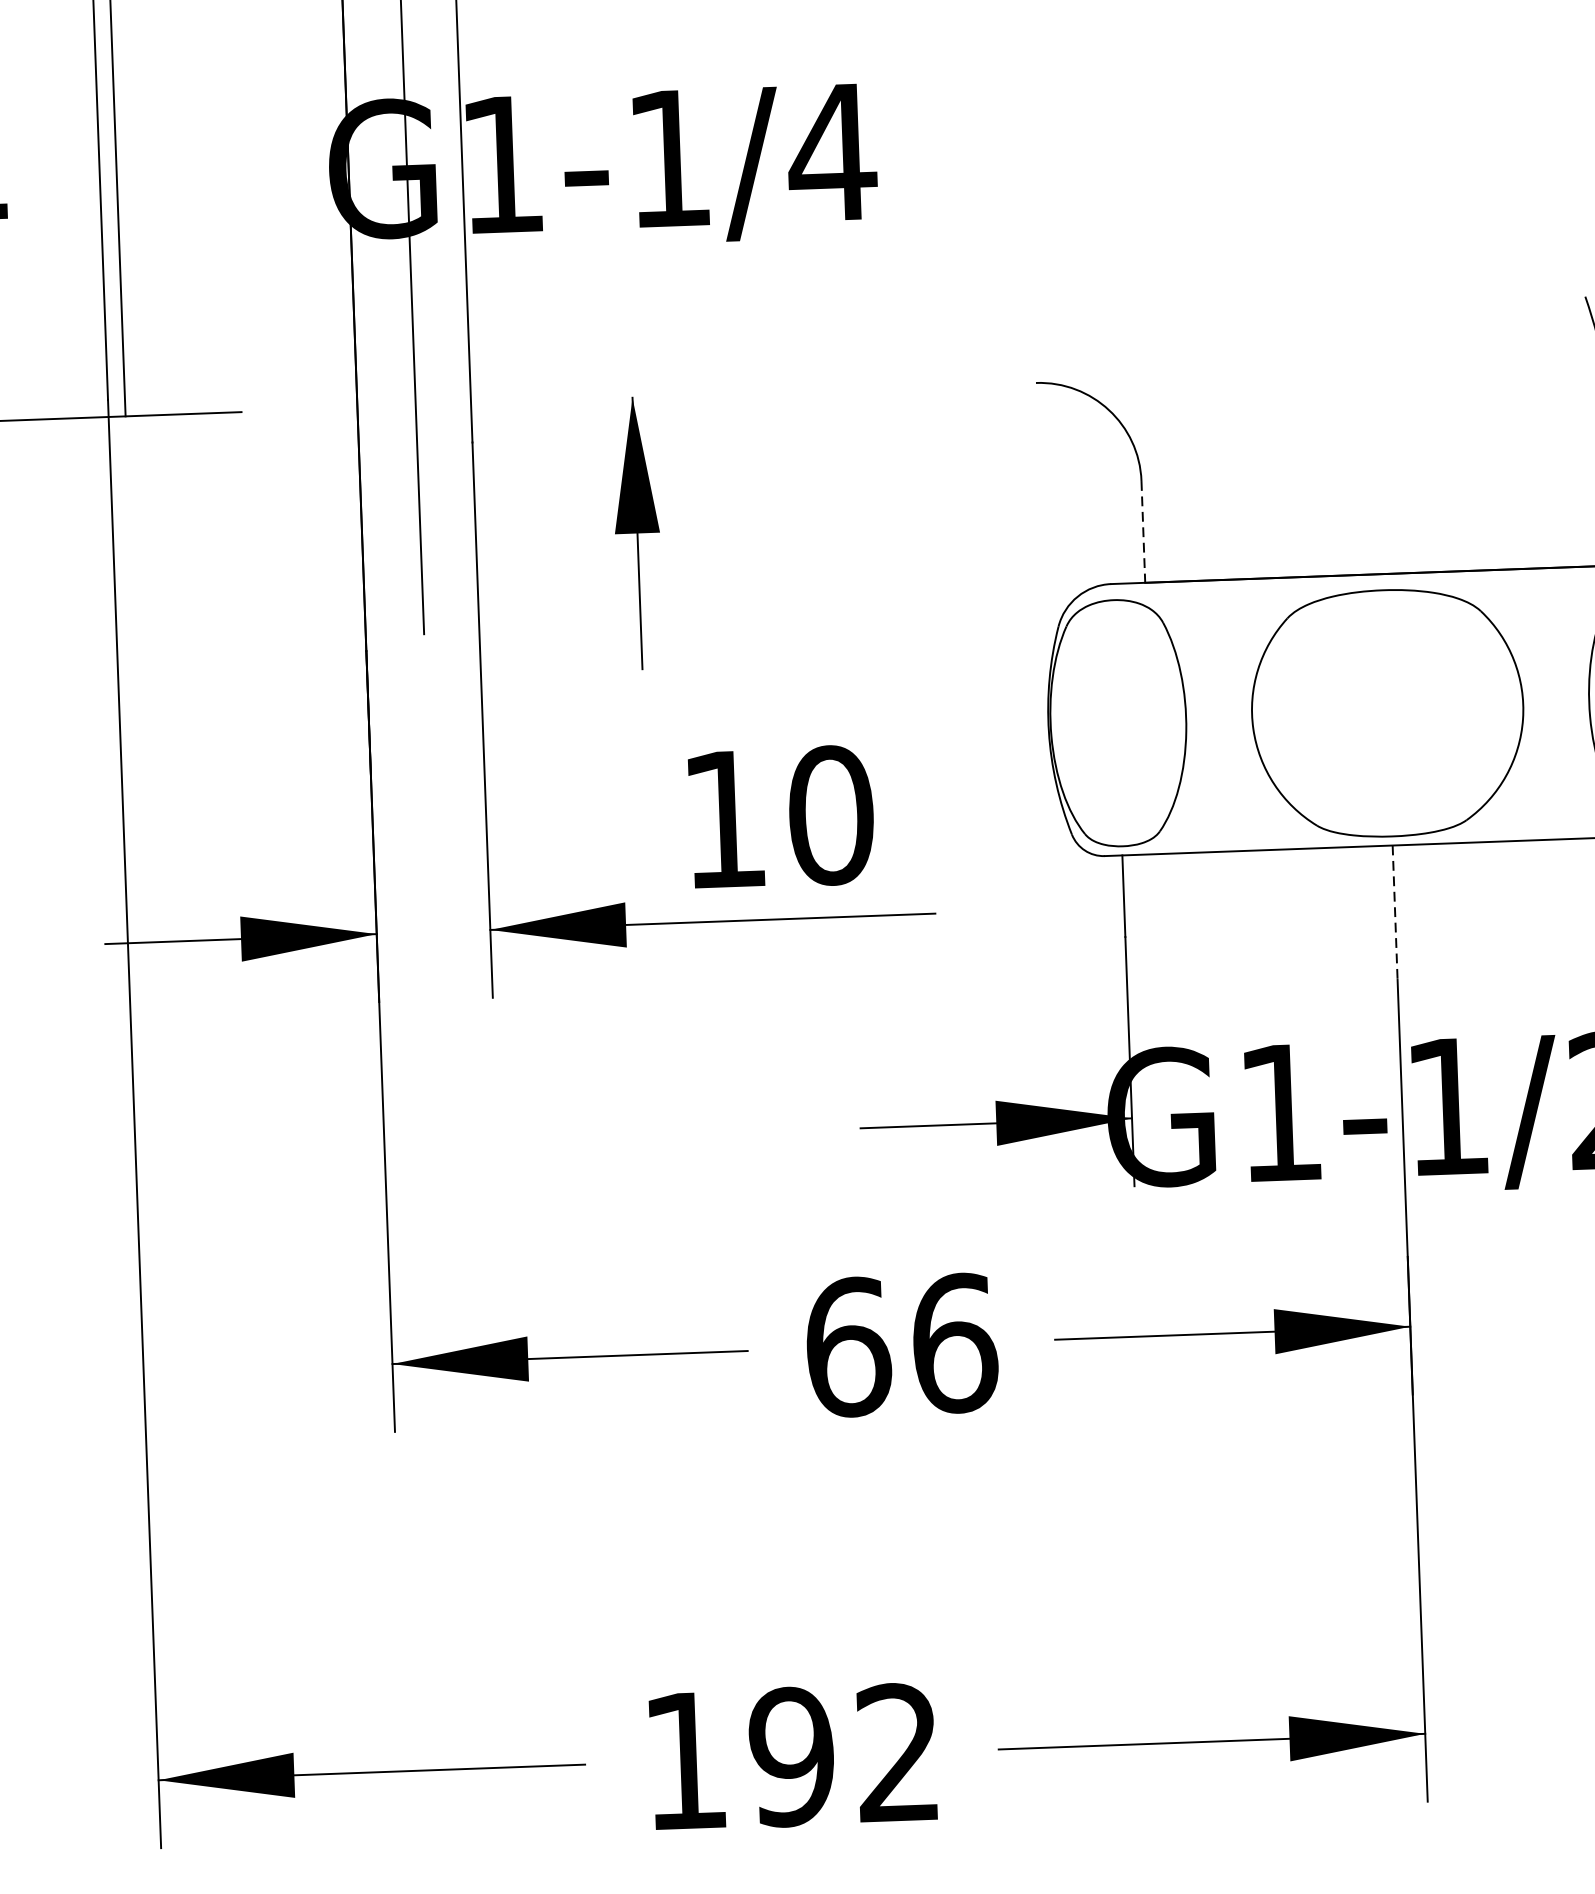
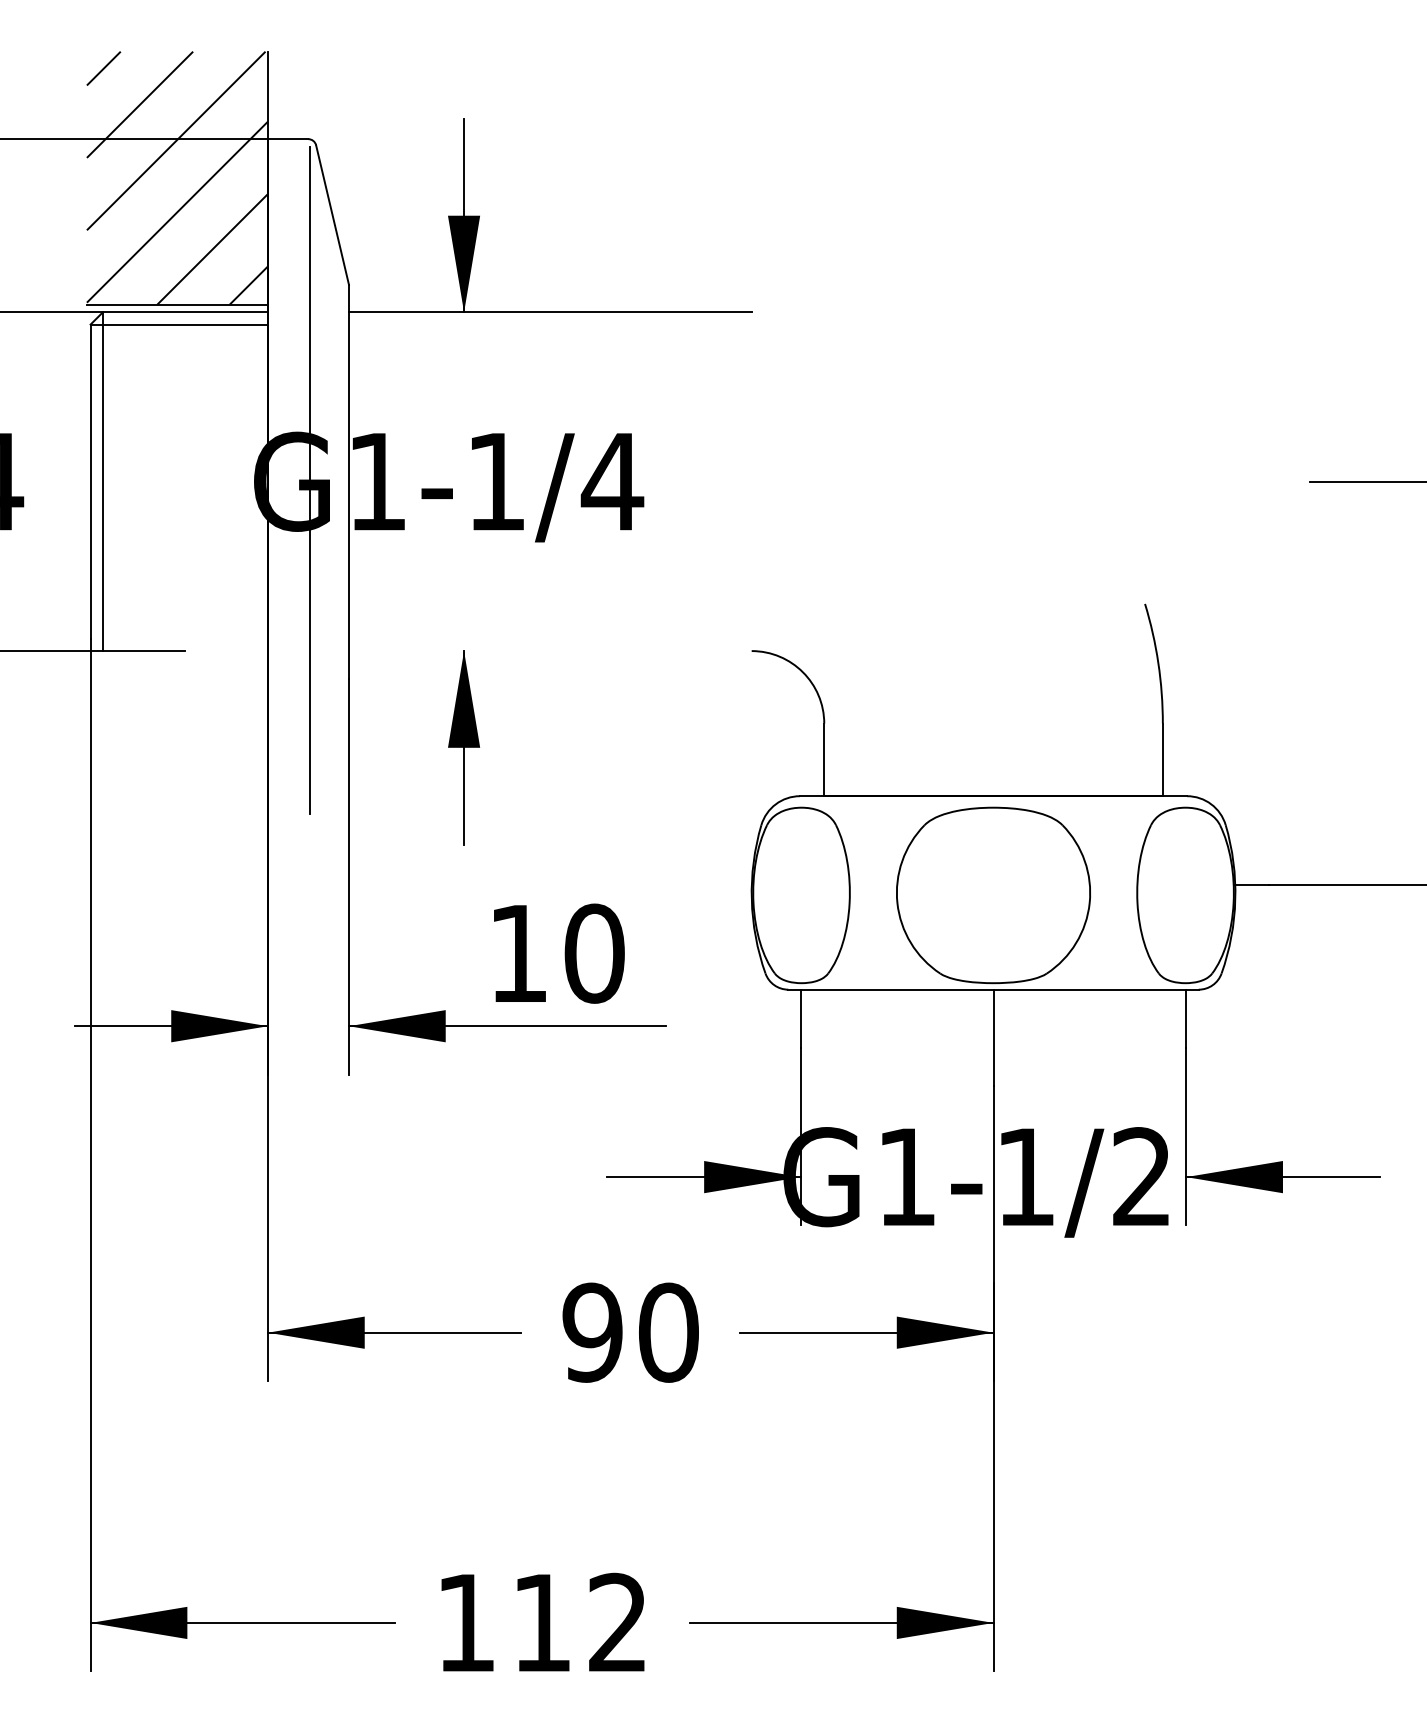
line: (1143, 532) -> (824, 760), dashed -> solid
line: (1395, 912) -> (993, 1037), dashed -> solid
text: (901, 1345) -> (630, 1332), 66 -> 90
text: (791, 1756) -> (541, 1622), 192 -> 112

